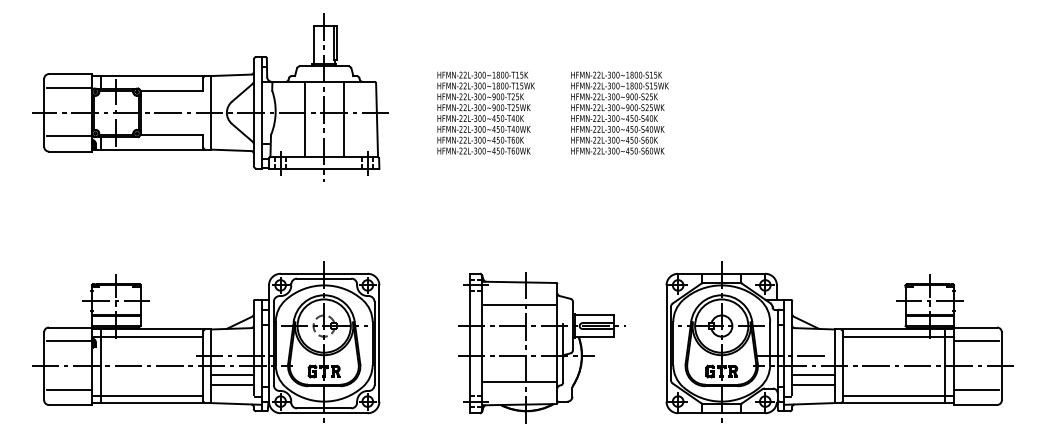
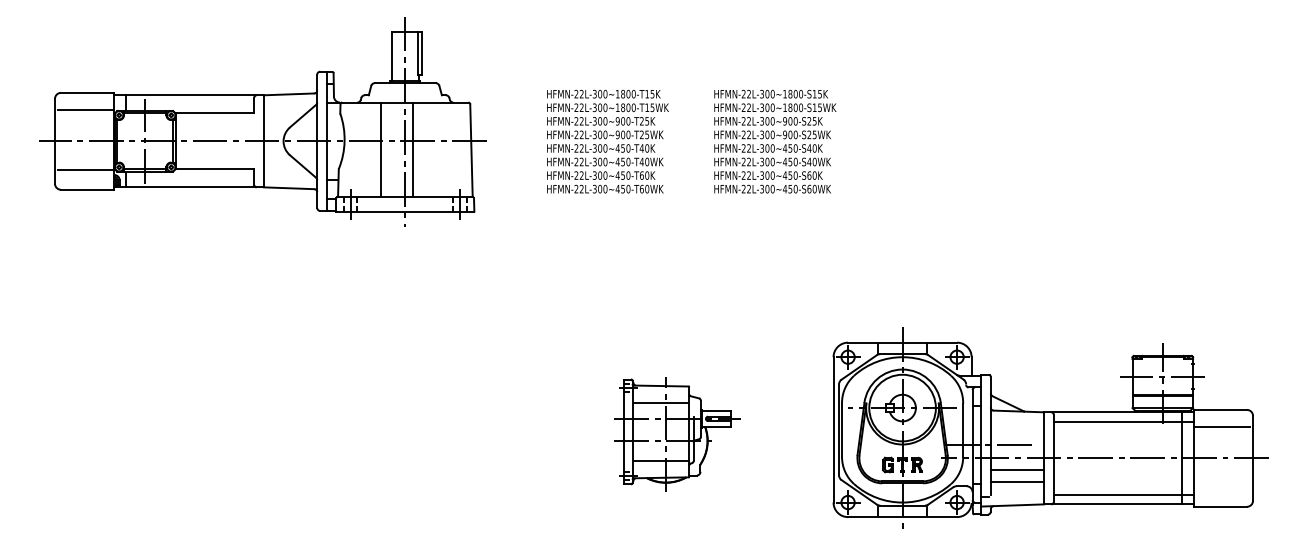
line: (343, 119) -> (412, 149), moved
part: (206, 341) -> (257, 427), removed
part: (541, 347) -> (677, 434), size x0.6
line: (976, 389) -> (1221, 487), removed

